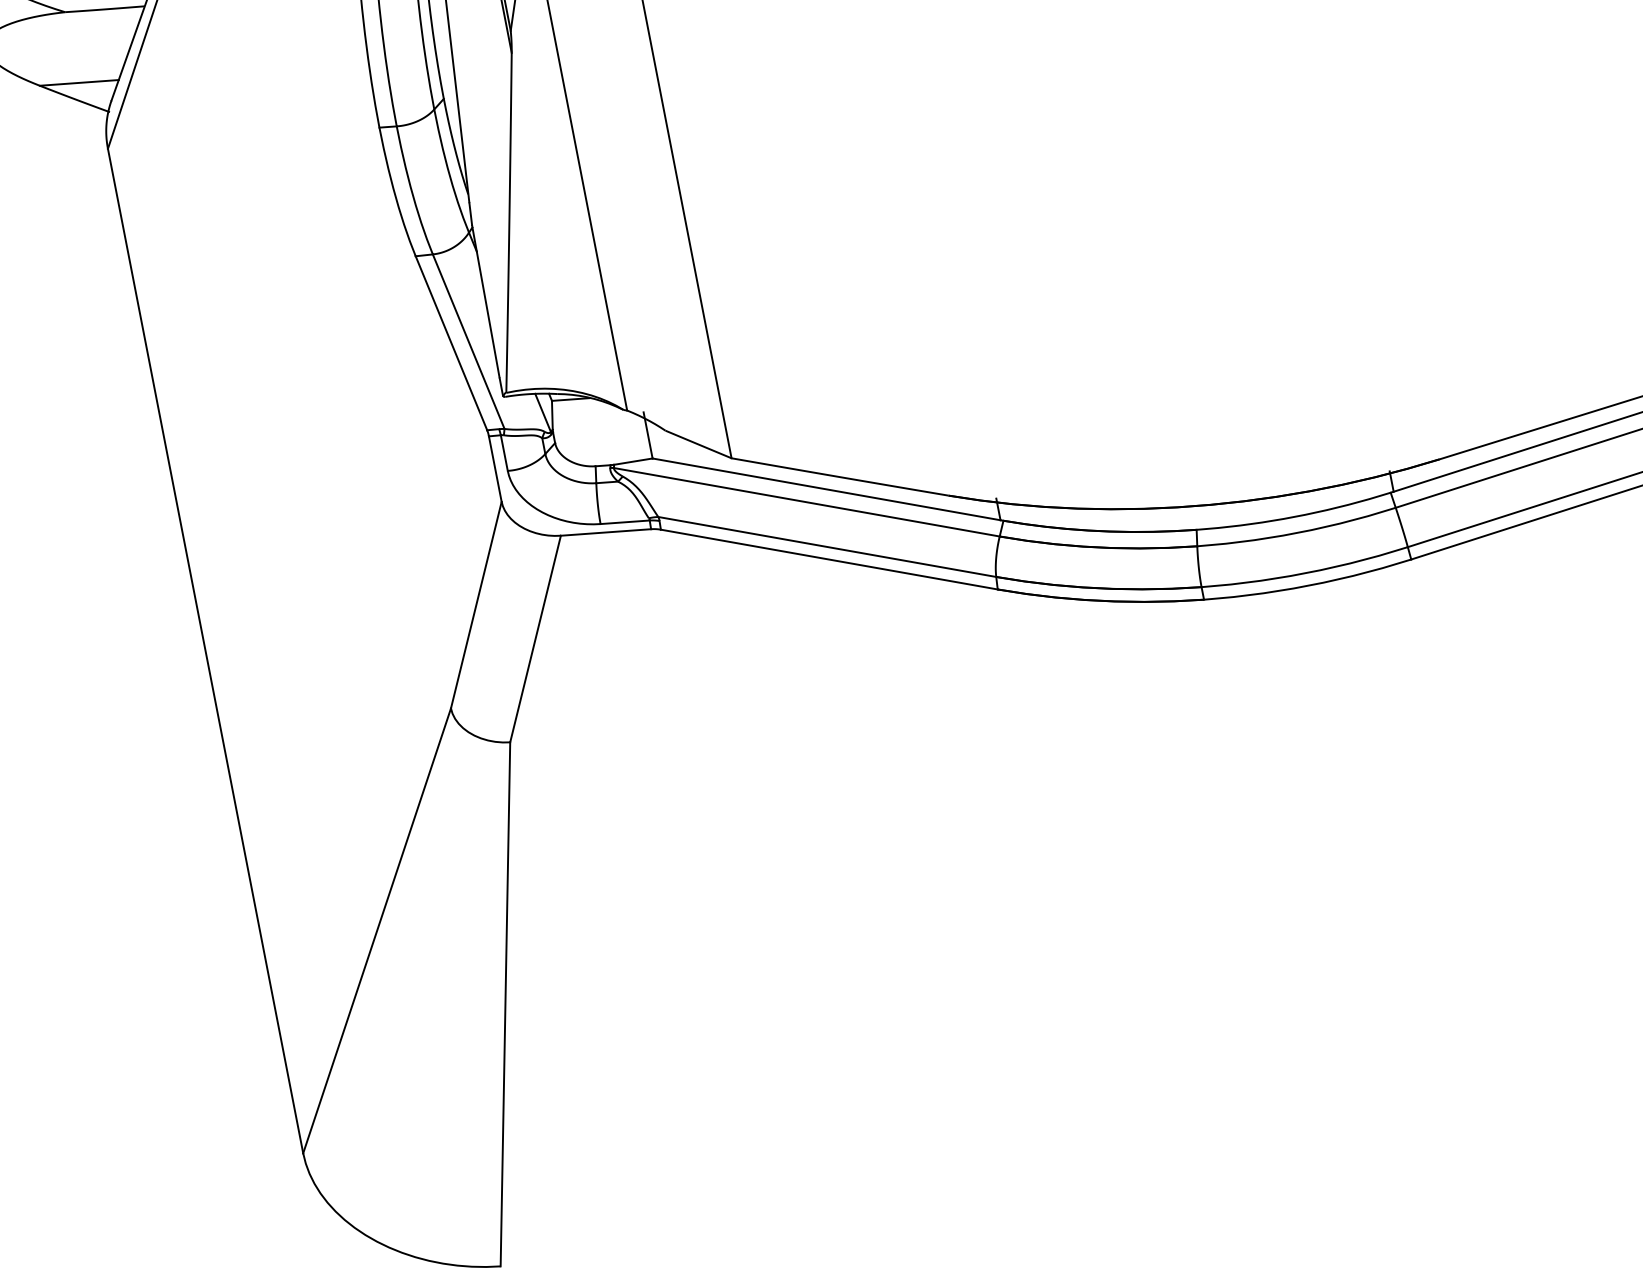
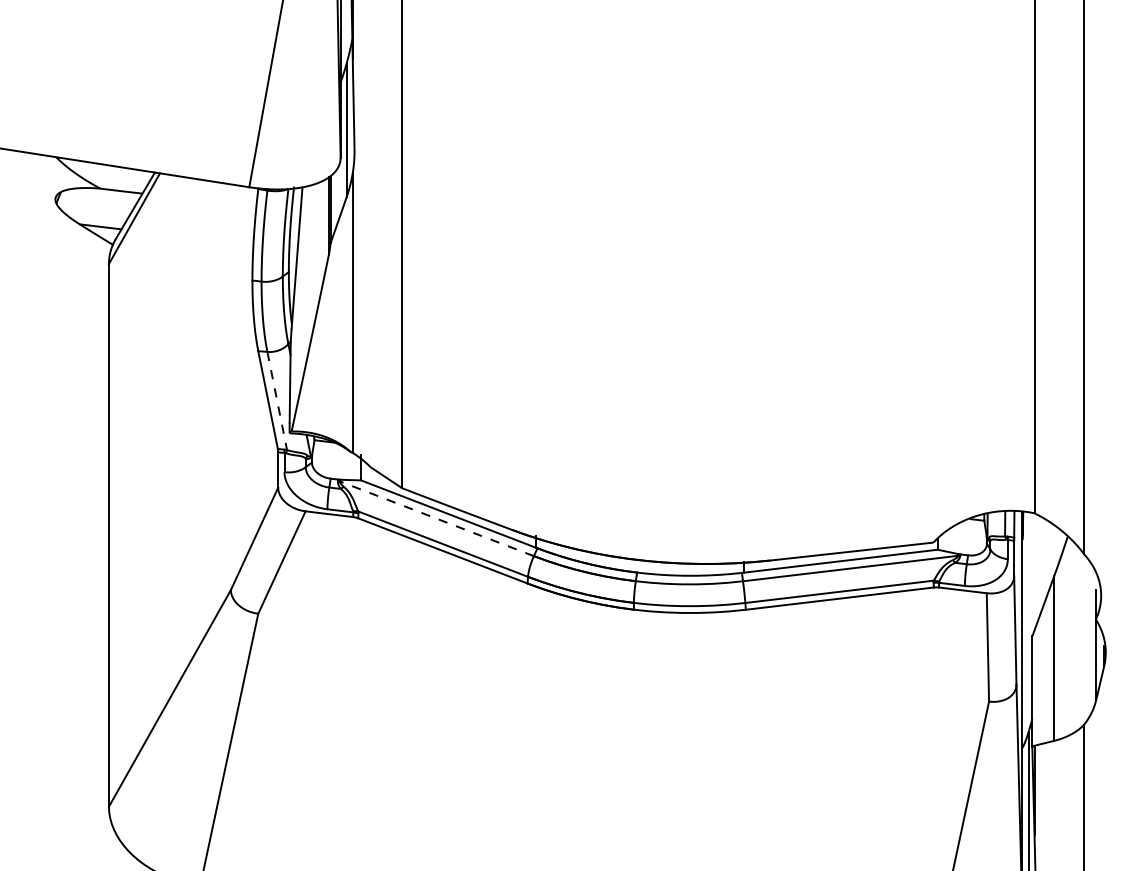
line: (469, 342) -> (277, 401), solid -> dashed
line: (805, 501) -> (436, 518), solid -> dashed

